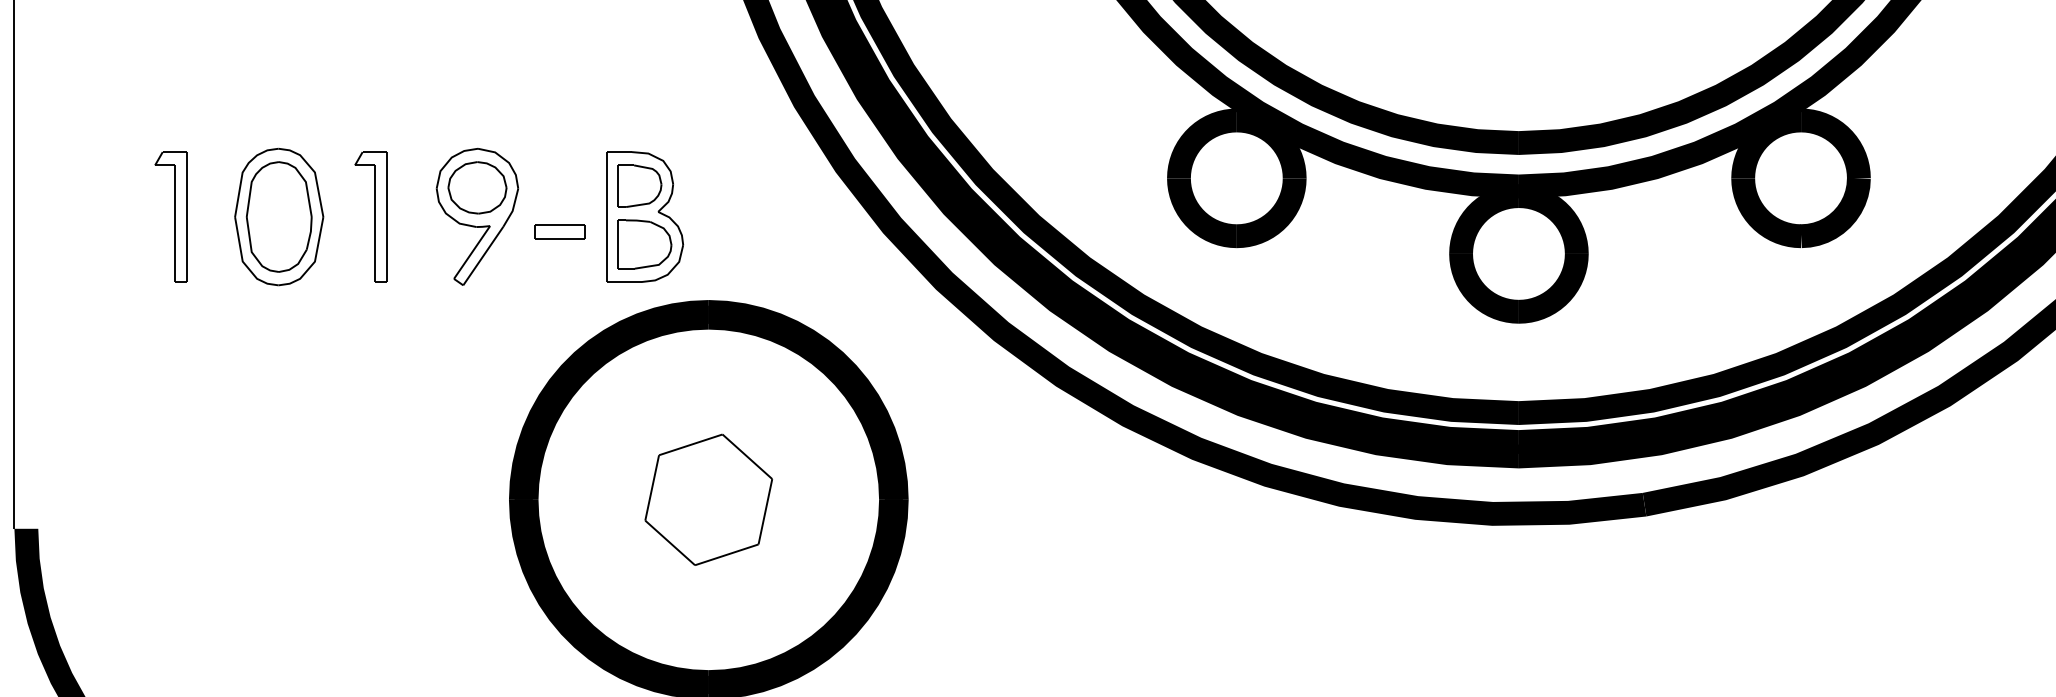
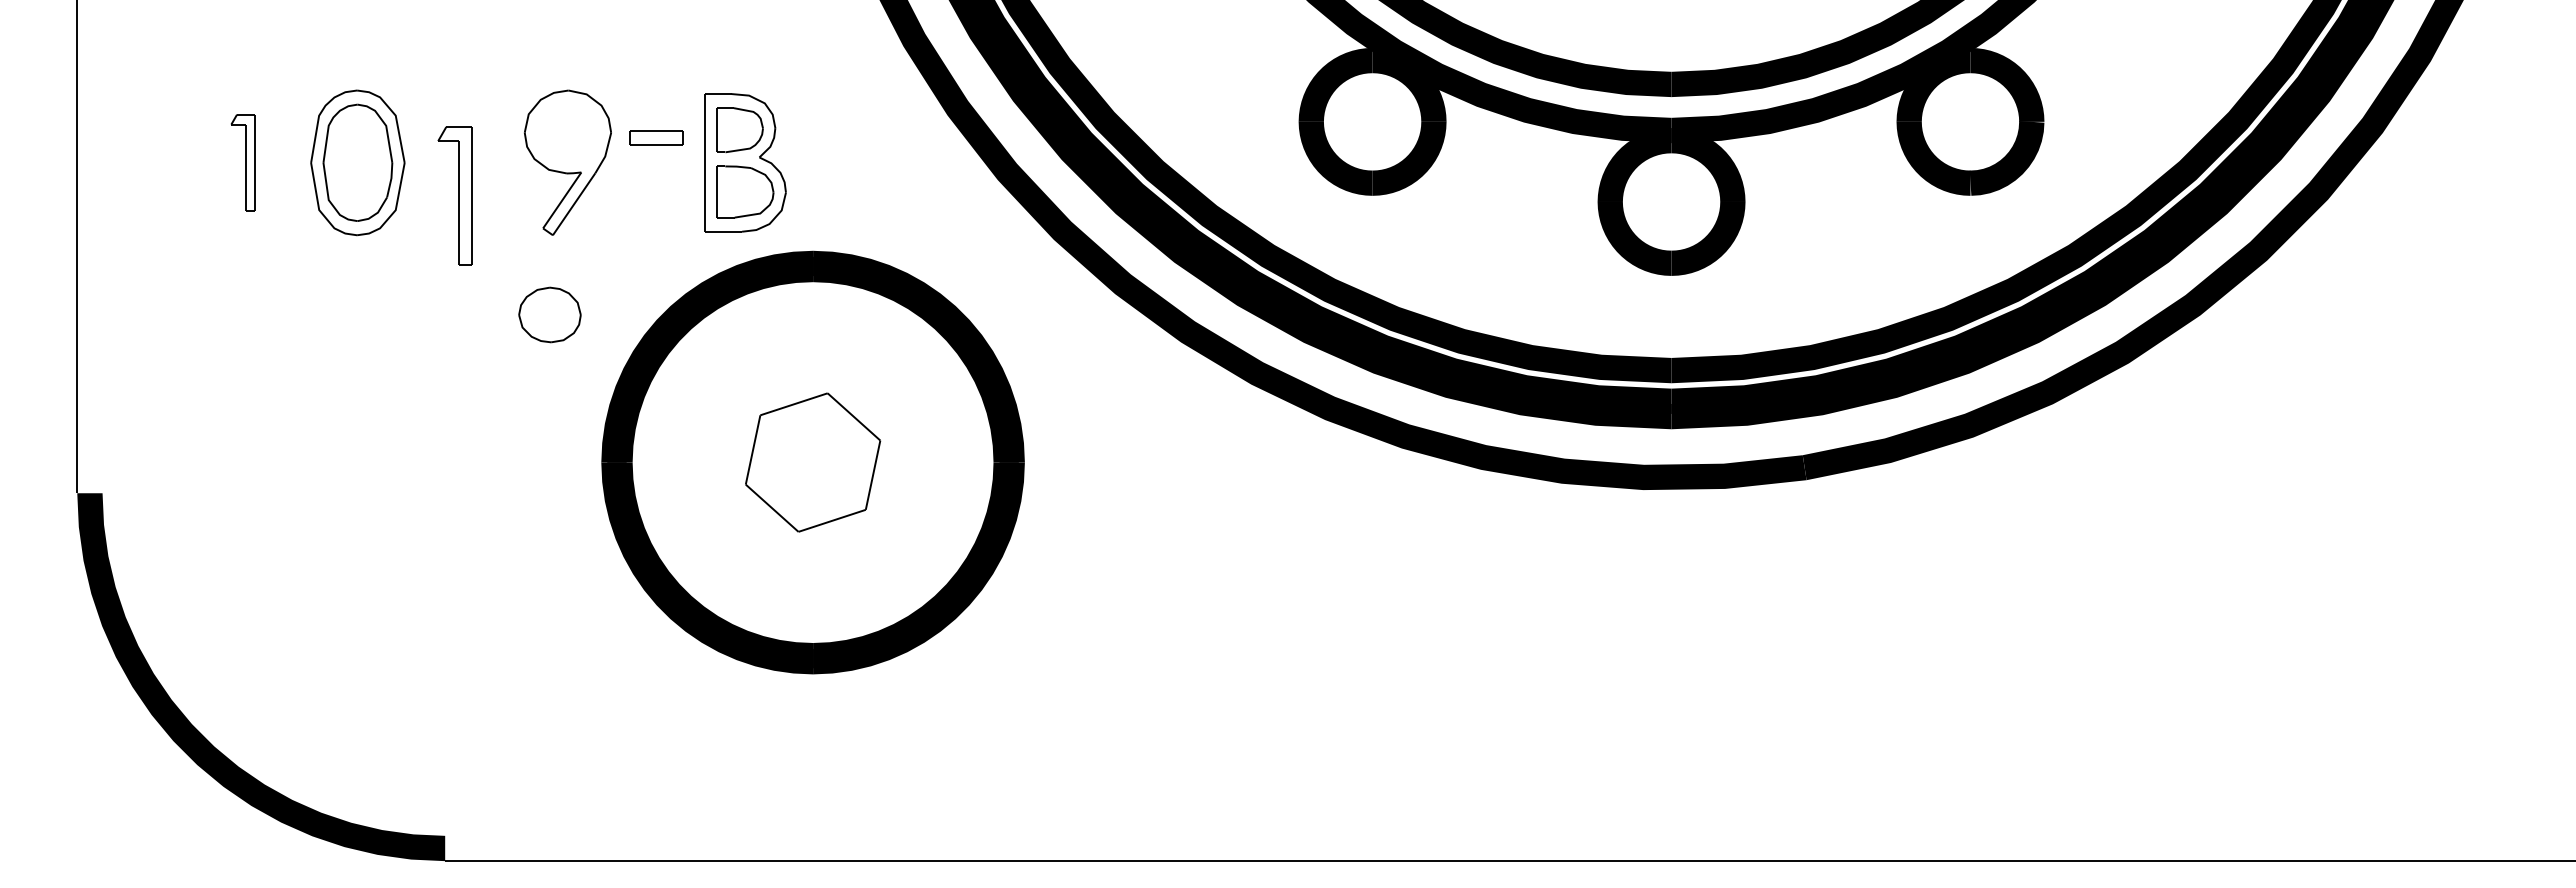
part: (477, 187) -> (549, 314), moved
part: (170, 216) -> (242, 162), size x0.7
part: (370, 216) -> (454, 195), moved
part: (560, 231) -> (656, 137), moved

